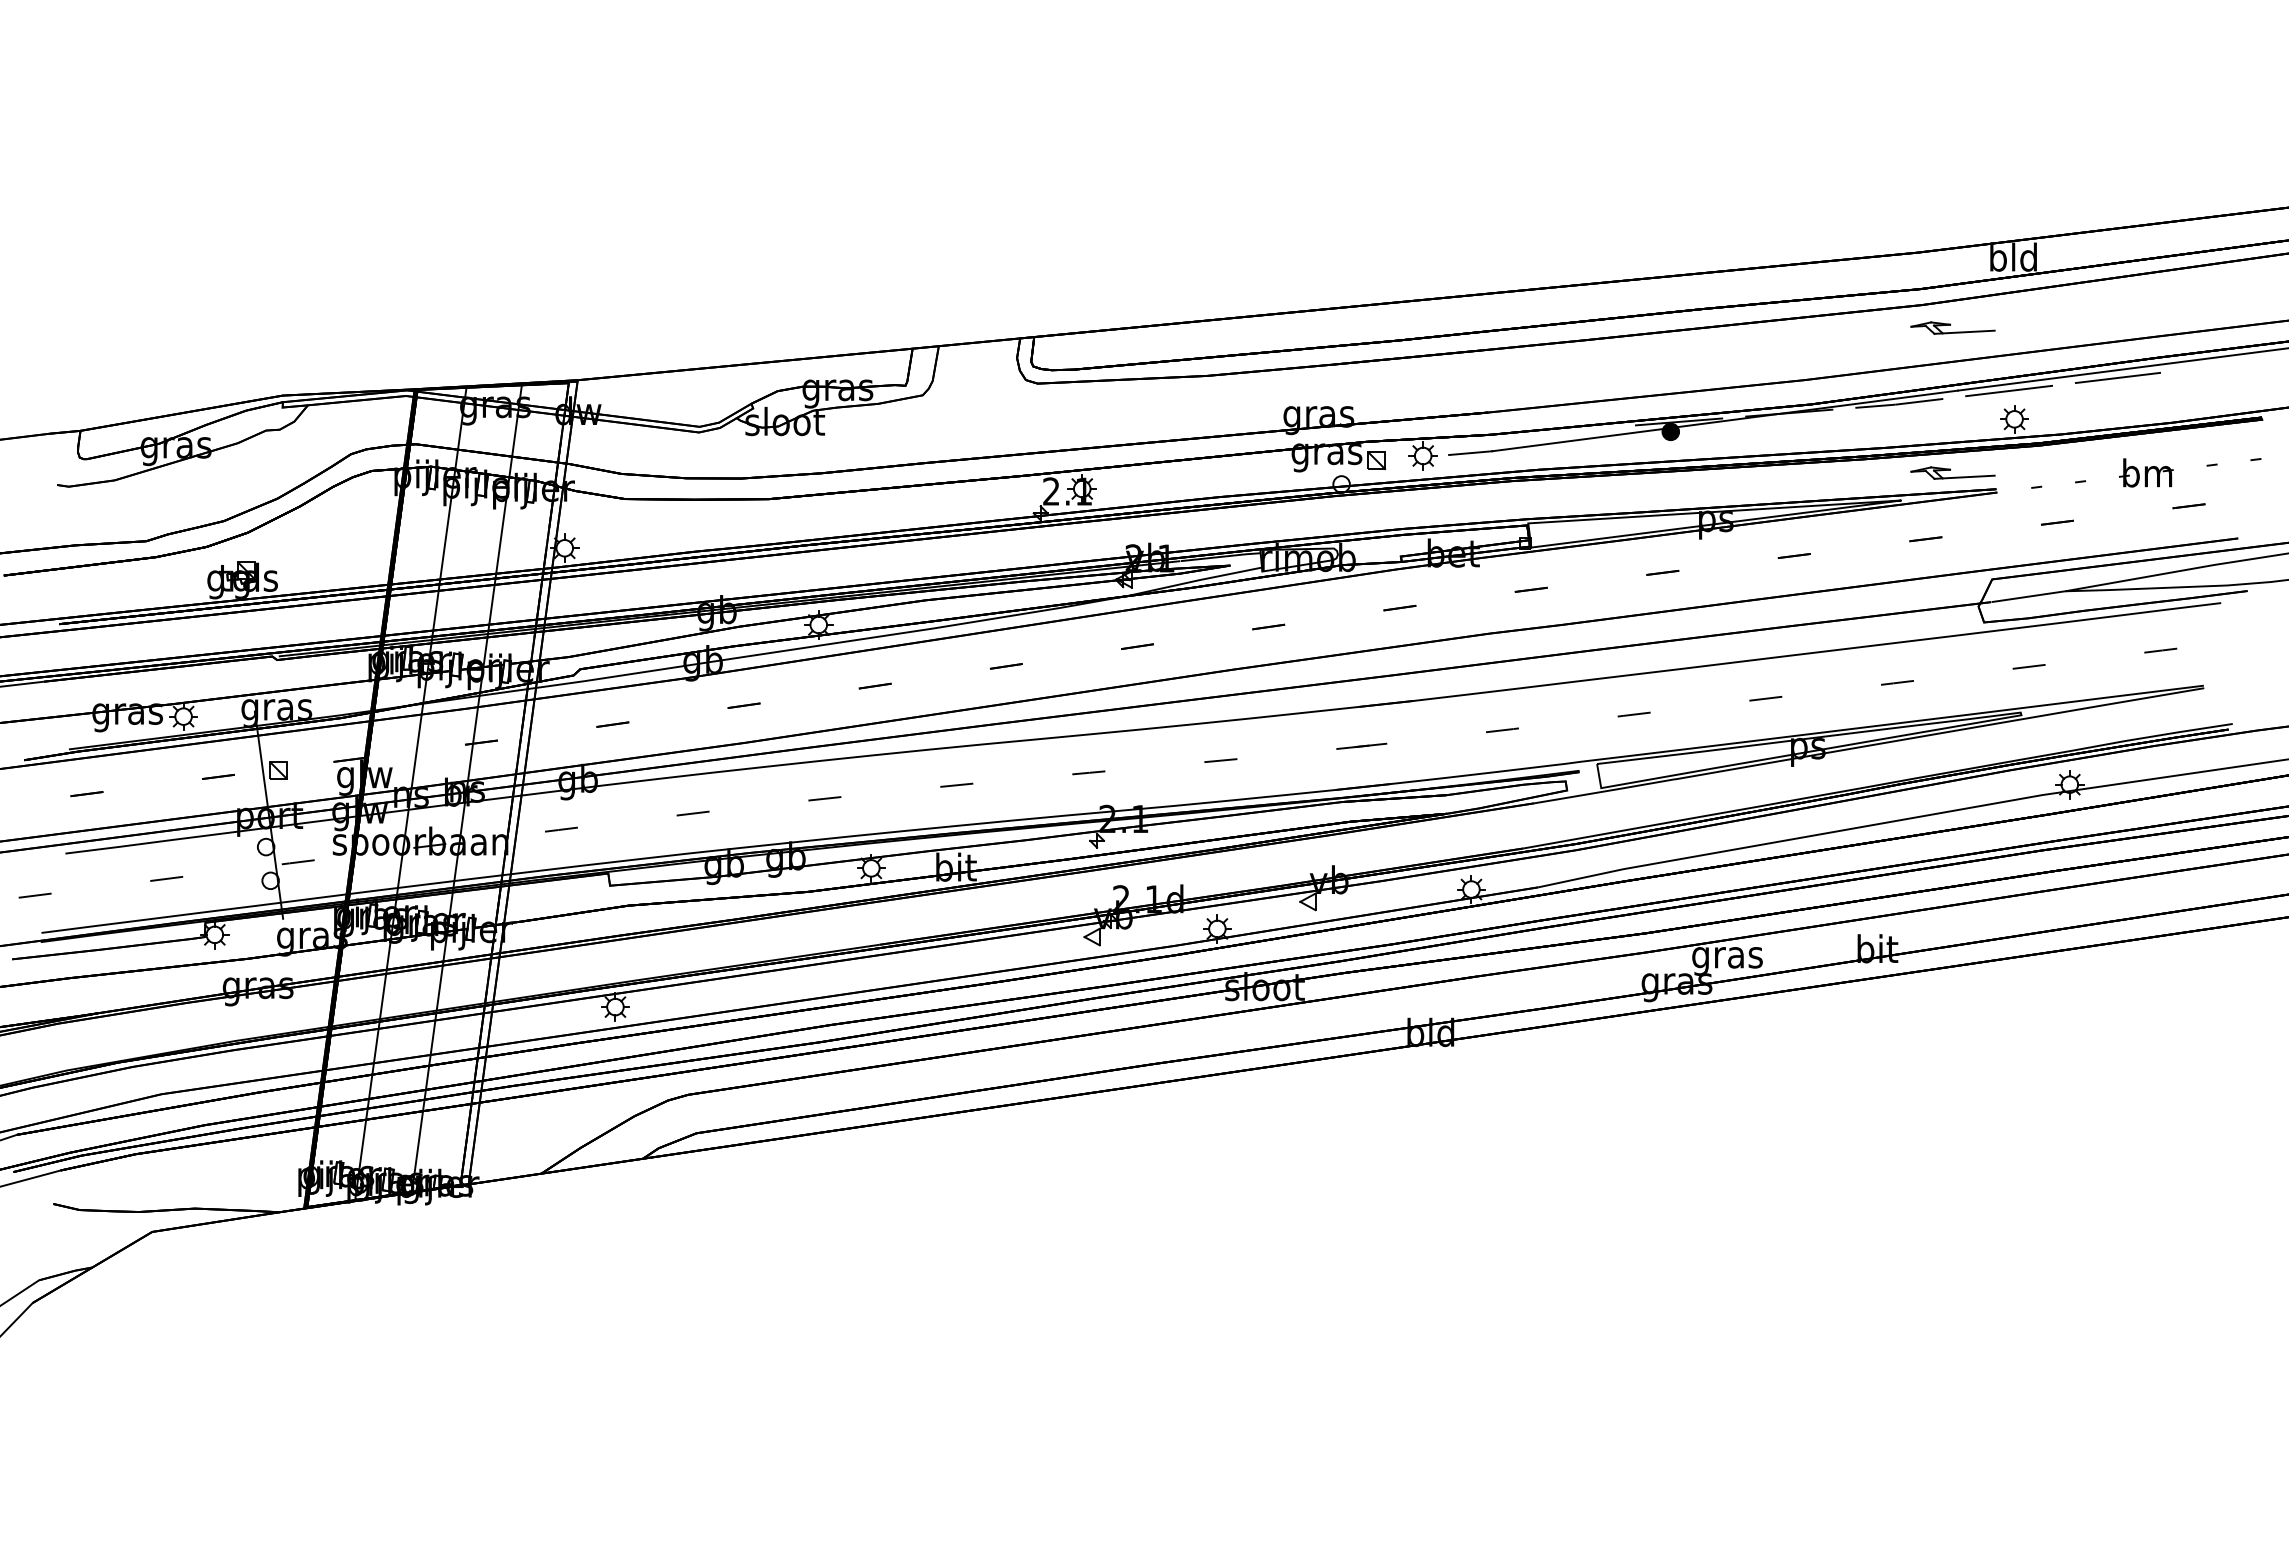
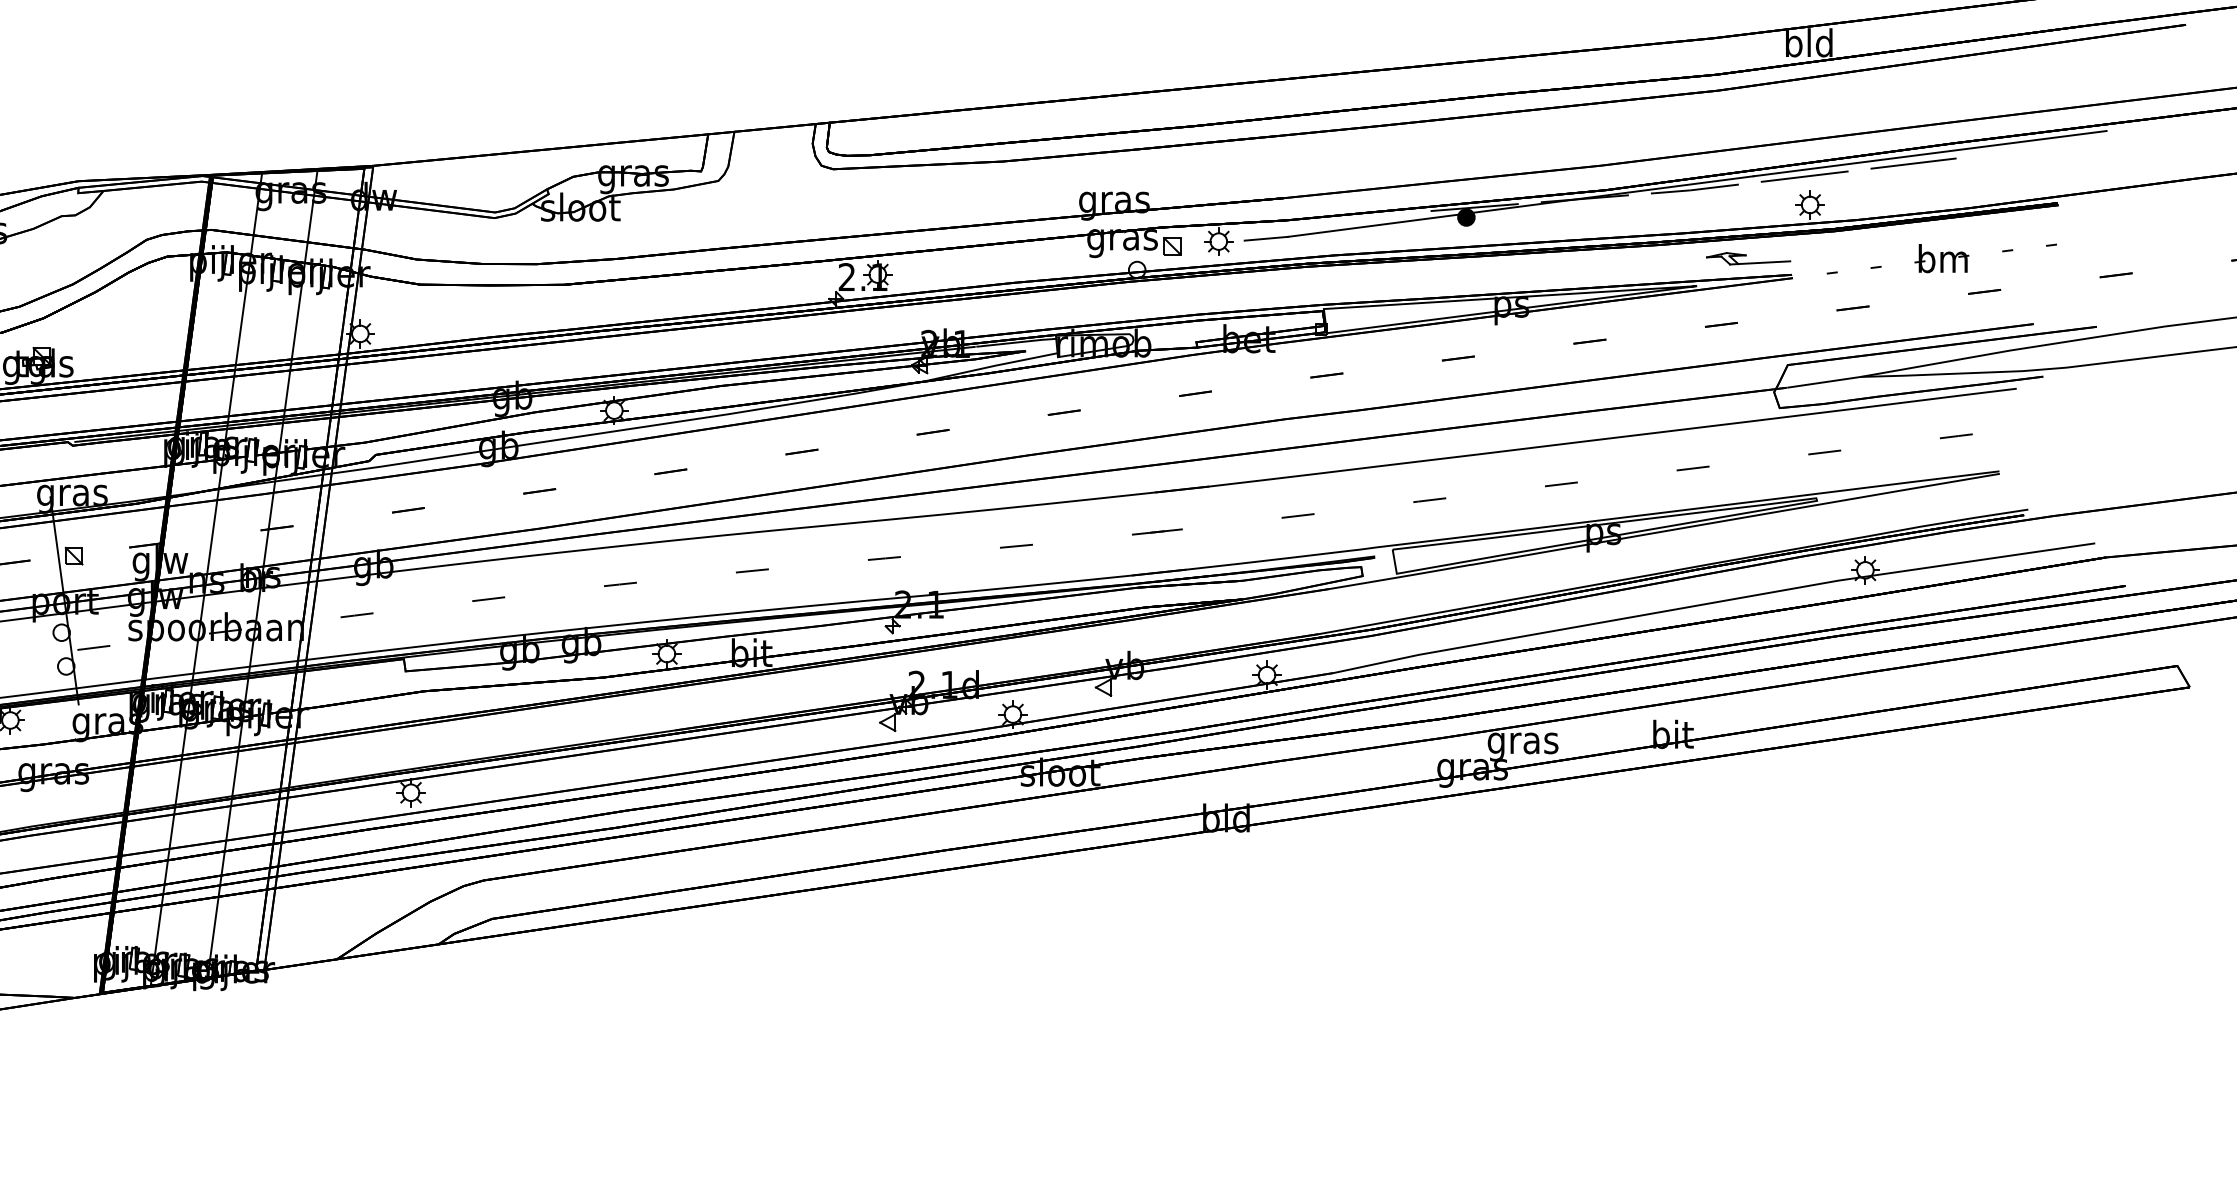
part: (1952, 327) -> (1748, 113), removed

